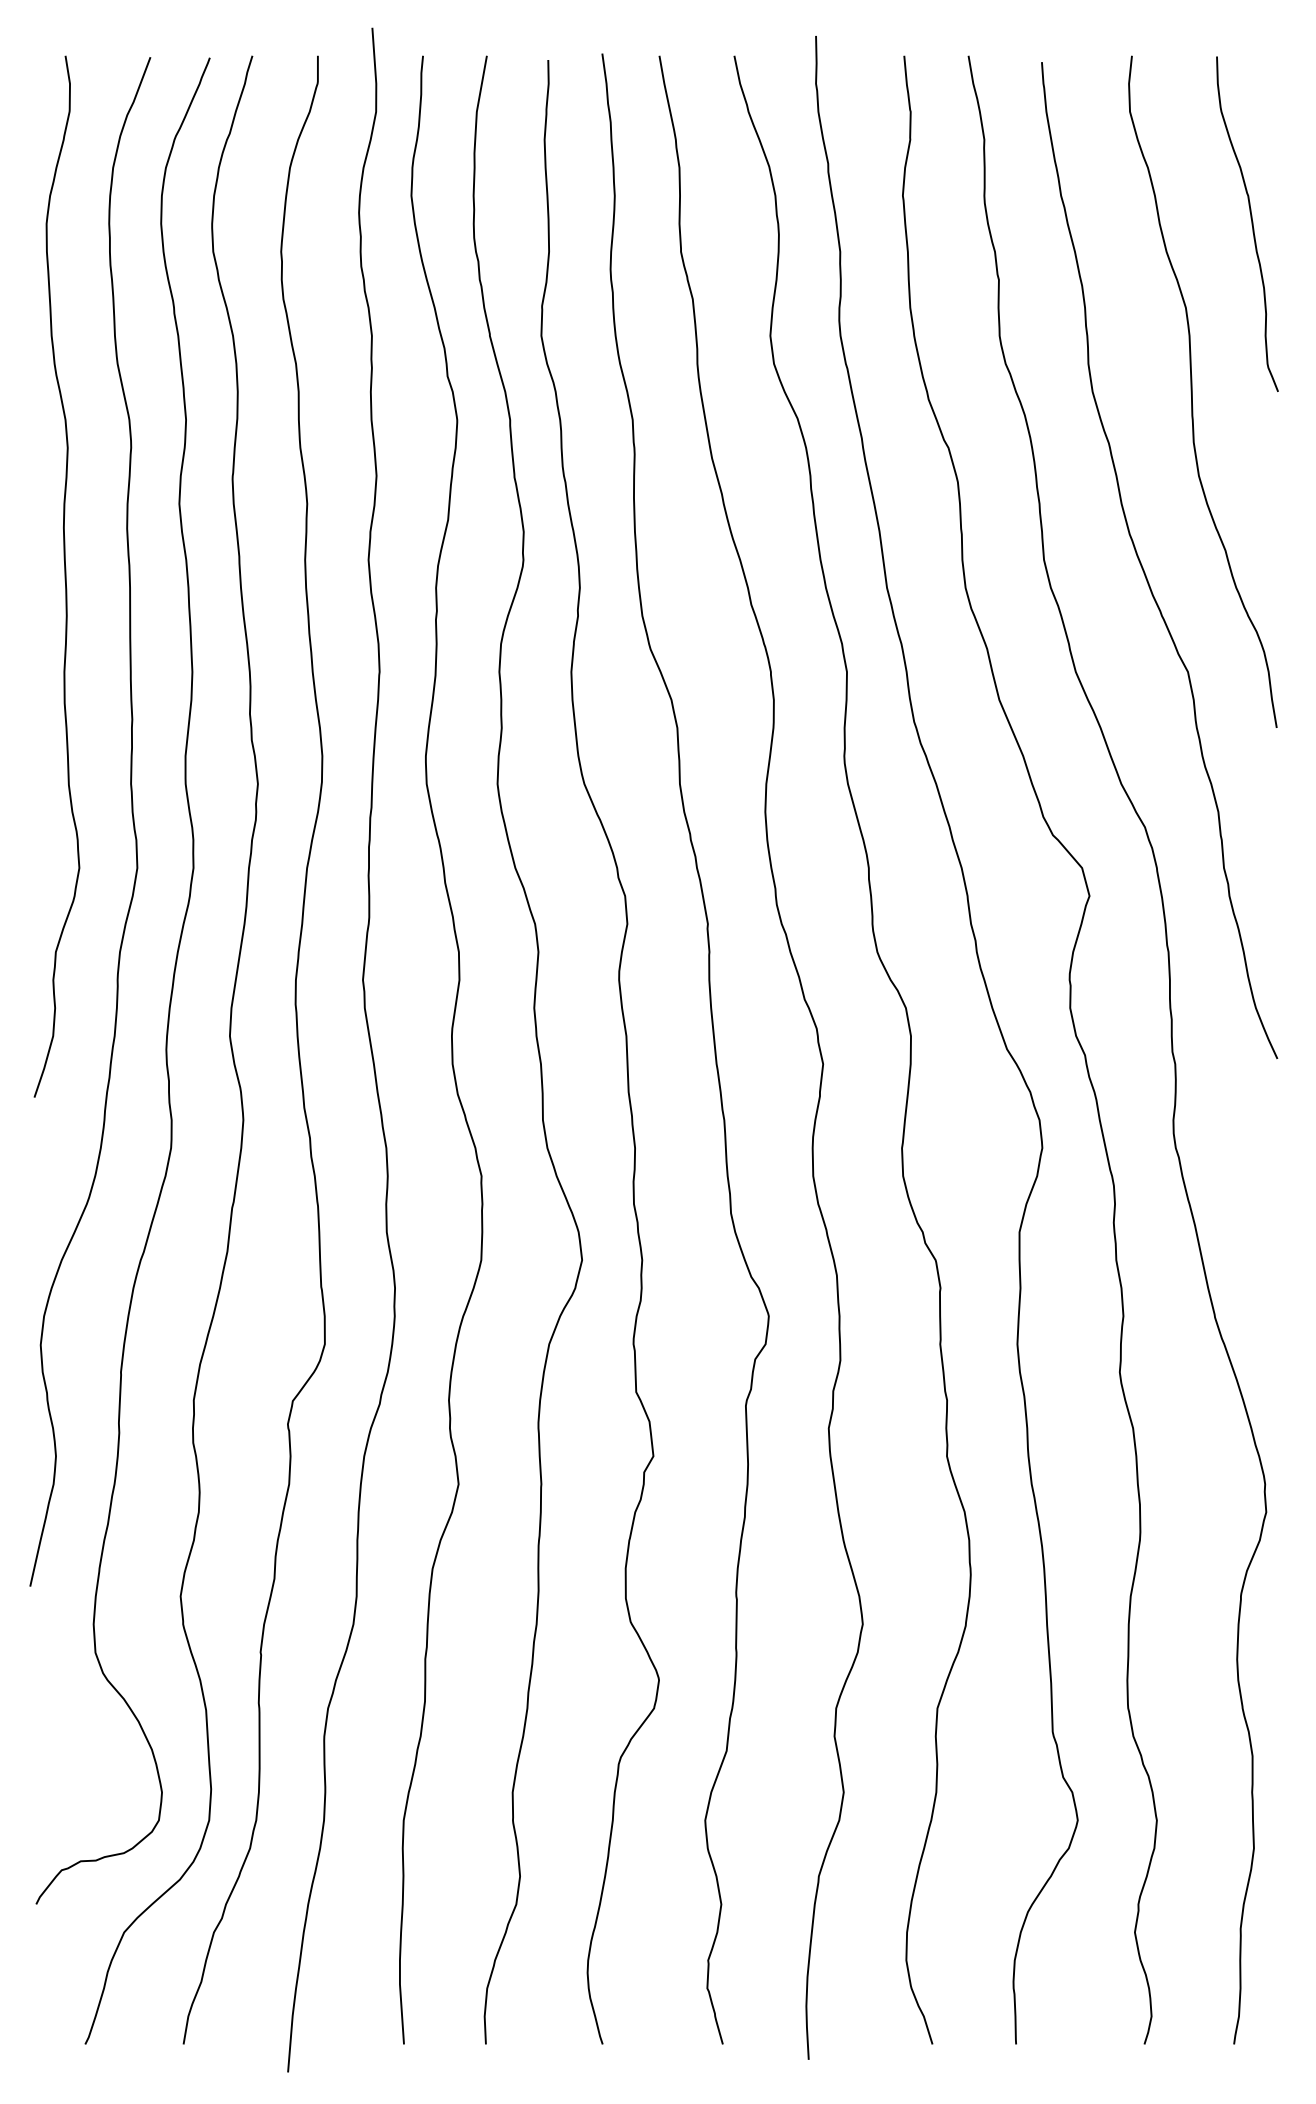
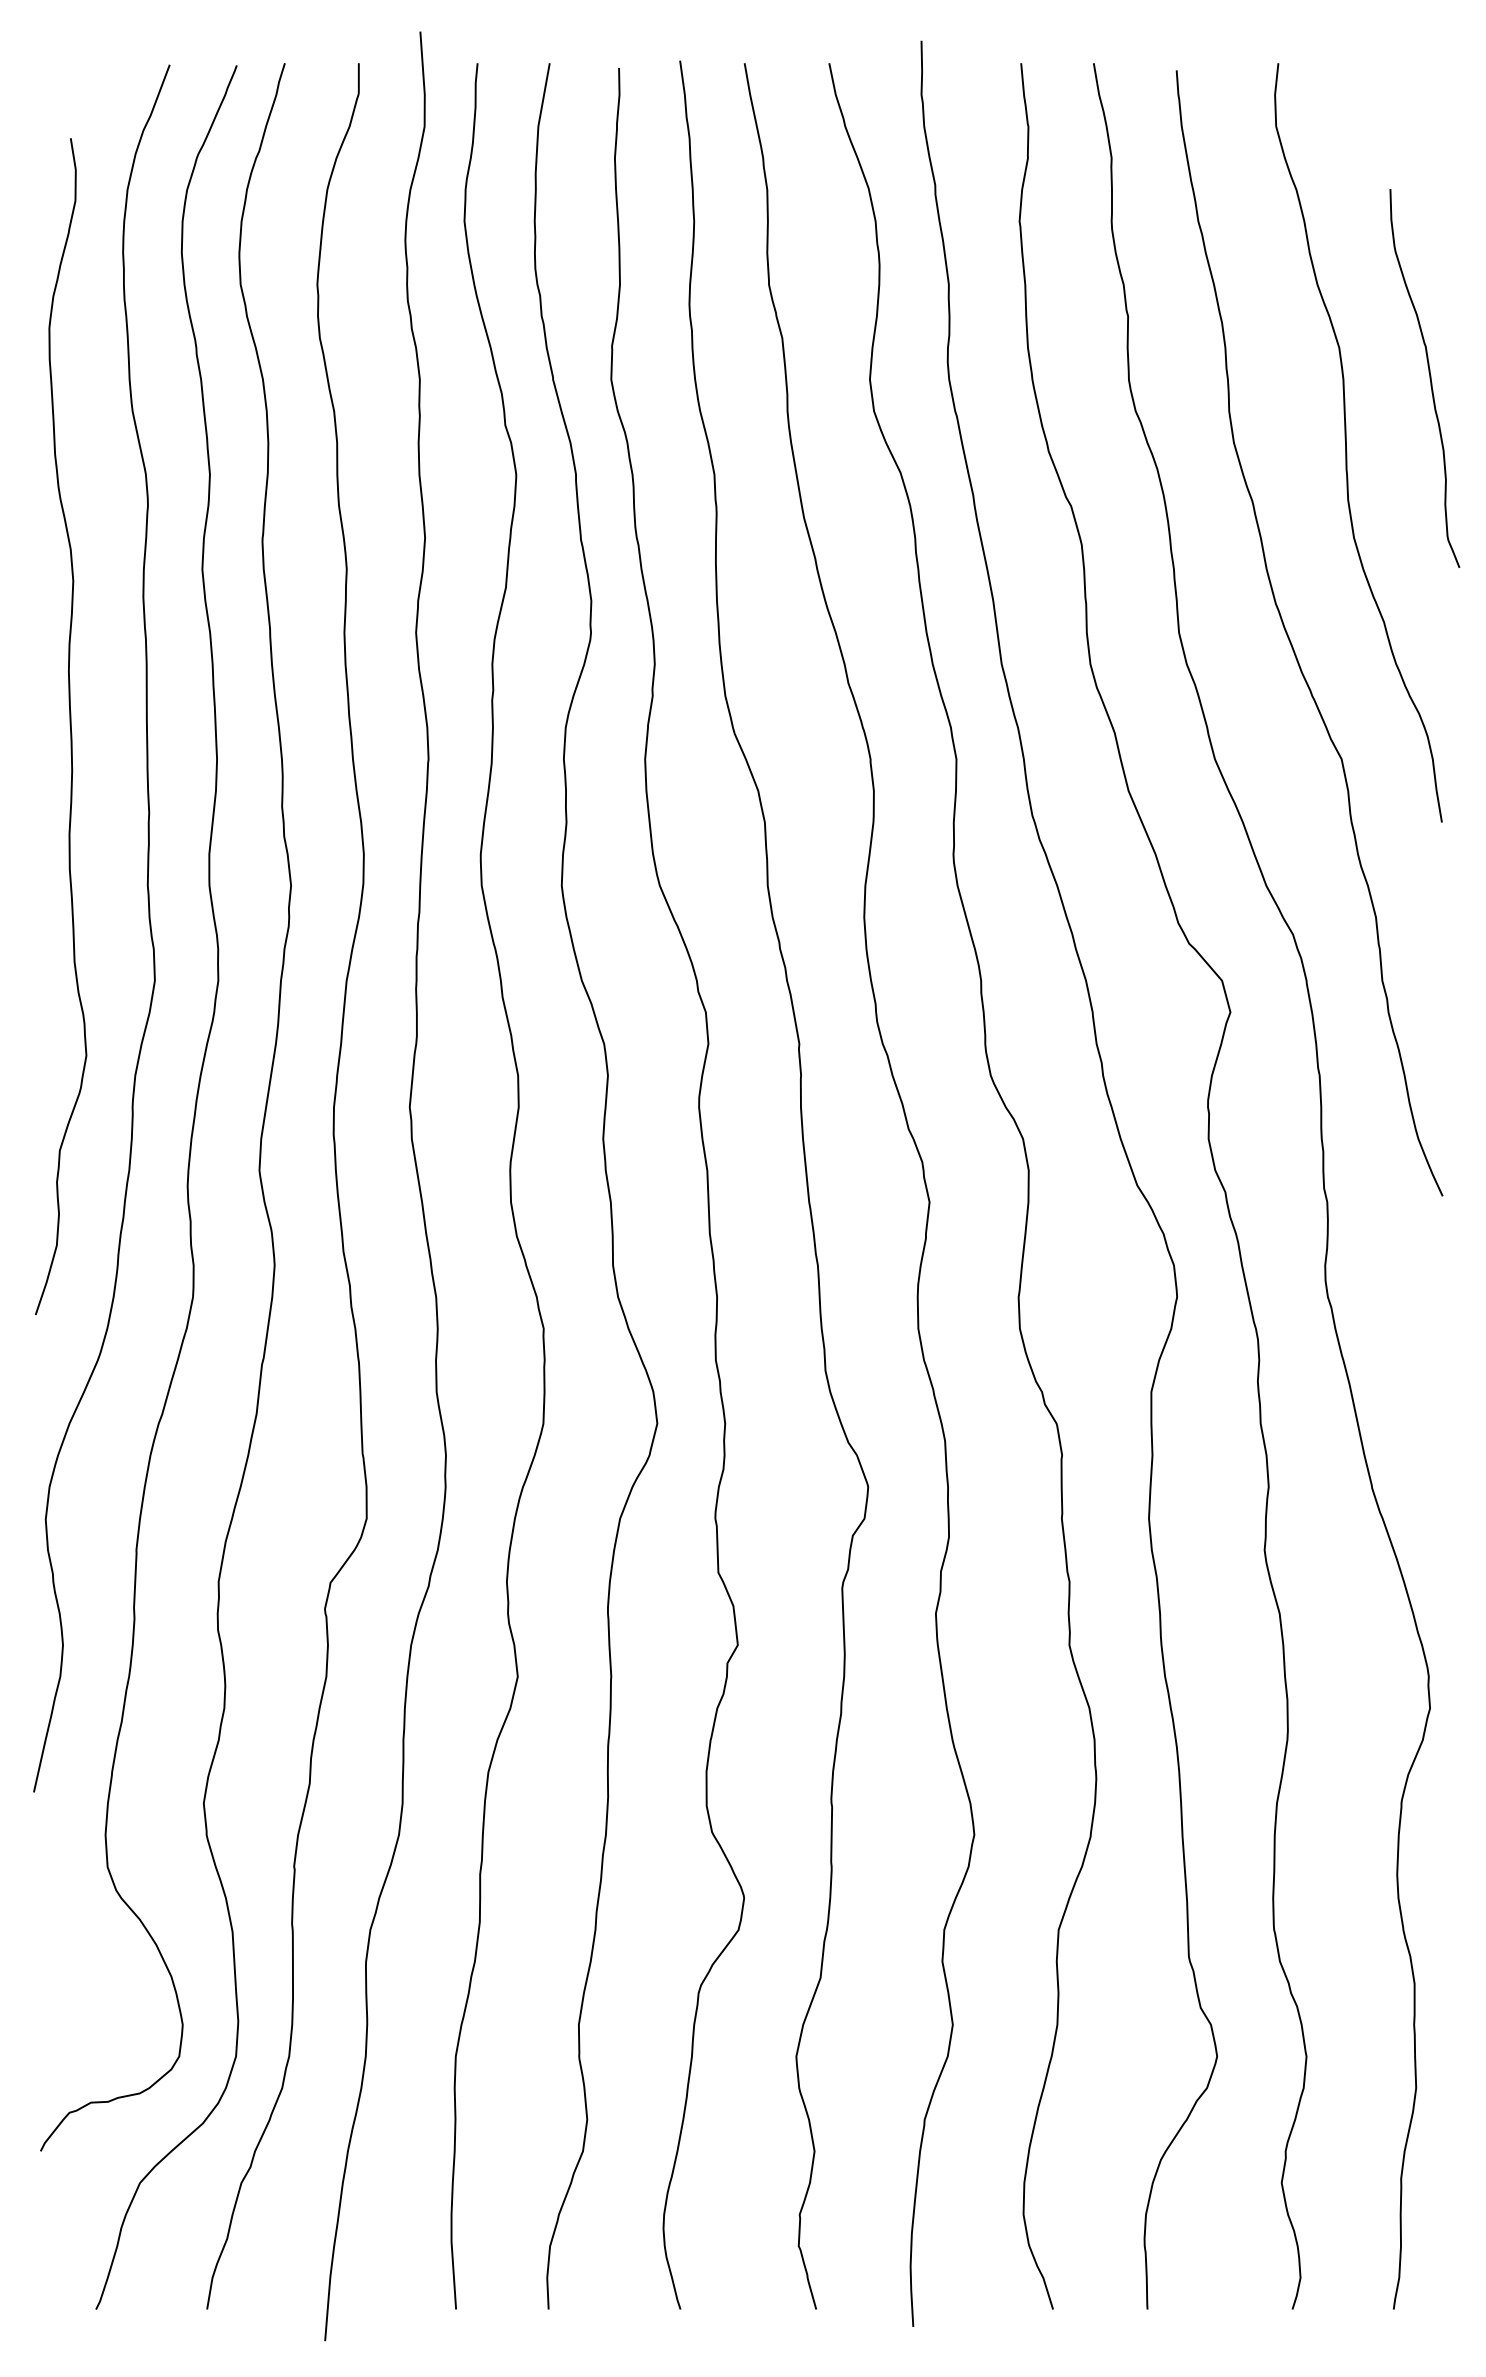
curve: (1251, 224) -> (1429, 378), moved
curve: (64, 575) -> (69, 725), moved

